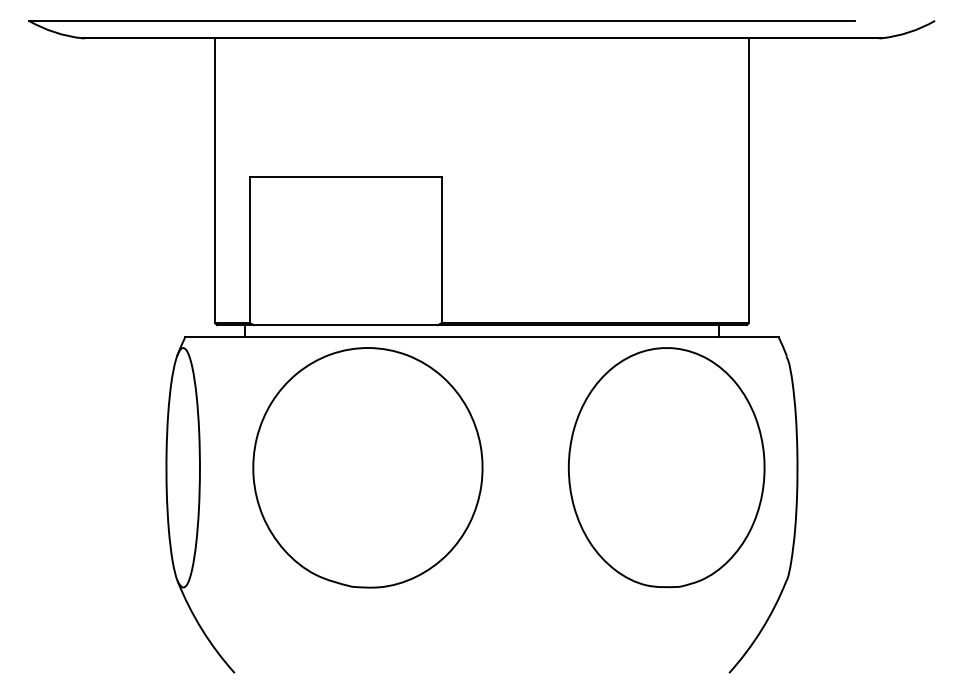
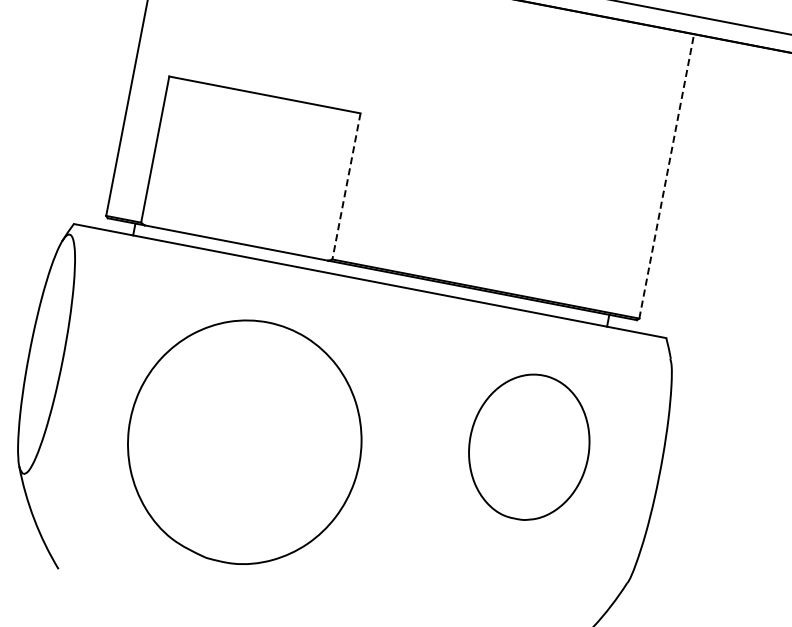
line: (748, 180) -> (666, 176), solid -> dashed
line: (441, 250) -> (346, 186), solid -> dashed
part: (367, 467) -> (244, 441), moved
part: (666, 467) -> (529, 446), size x0.6

